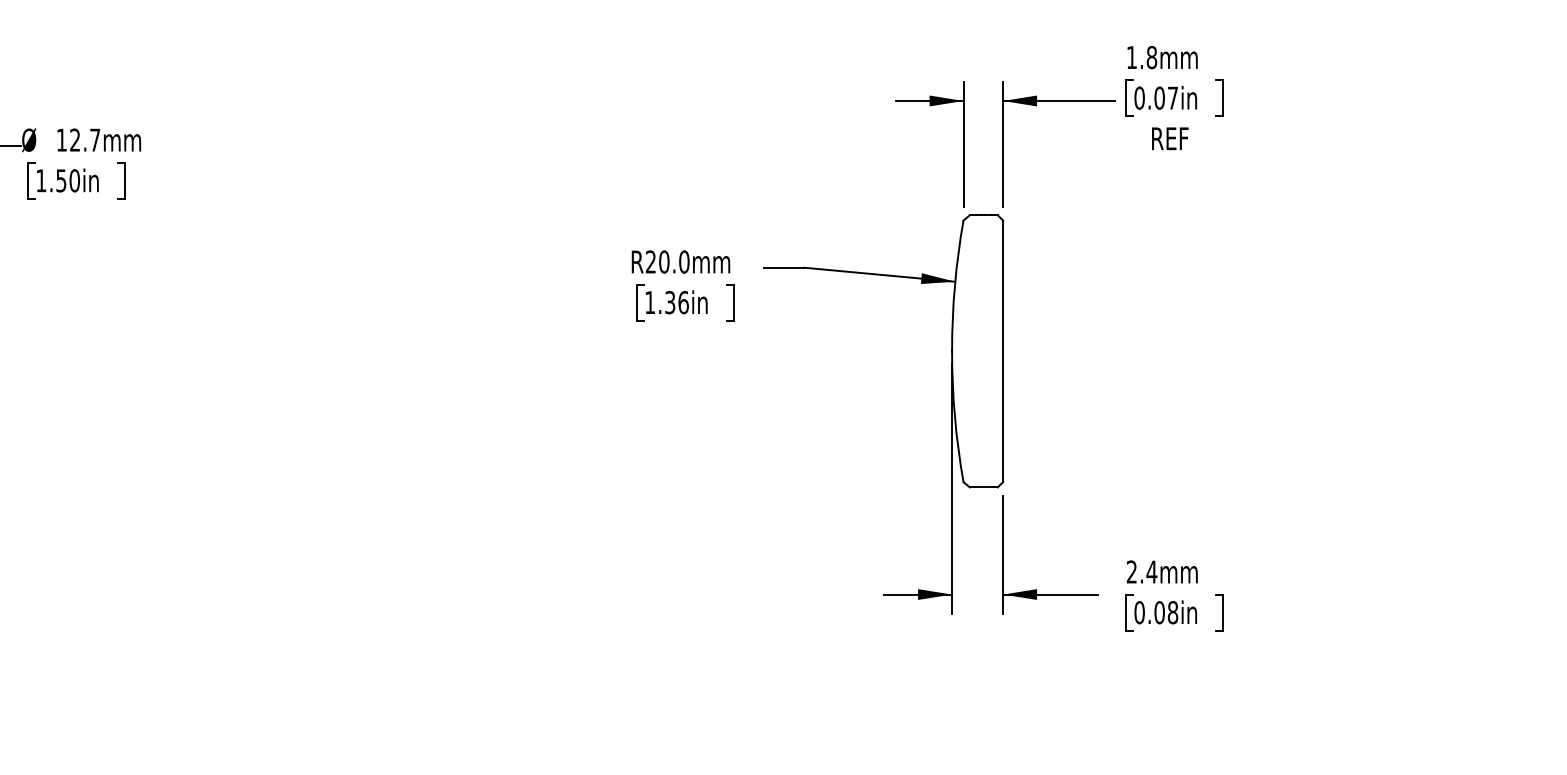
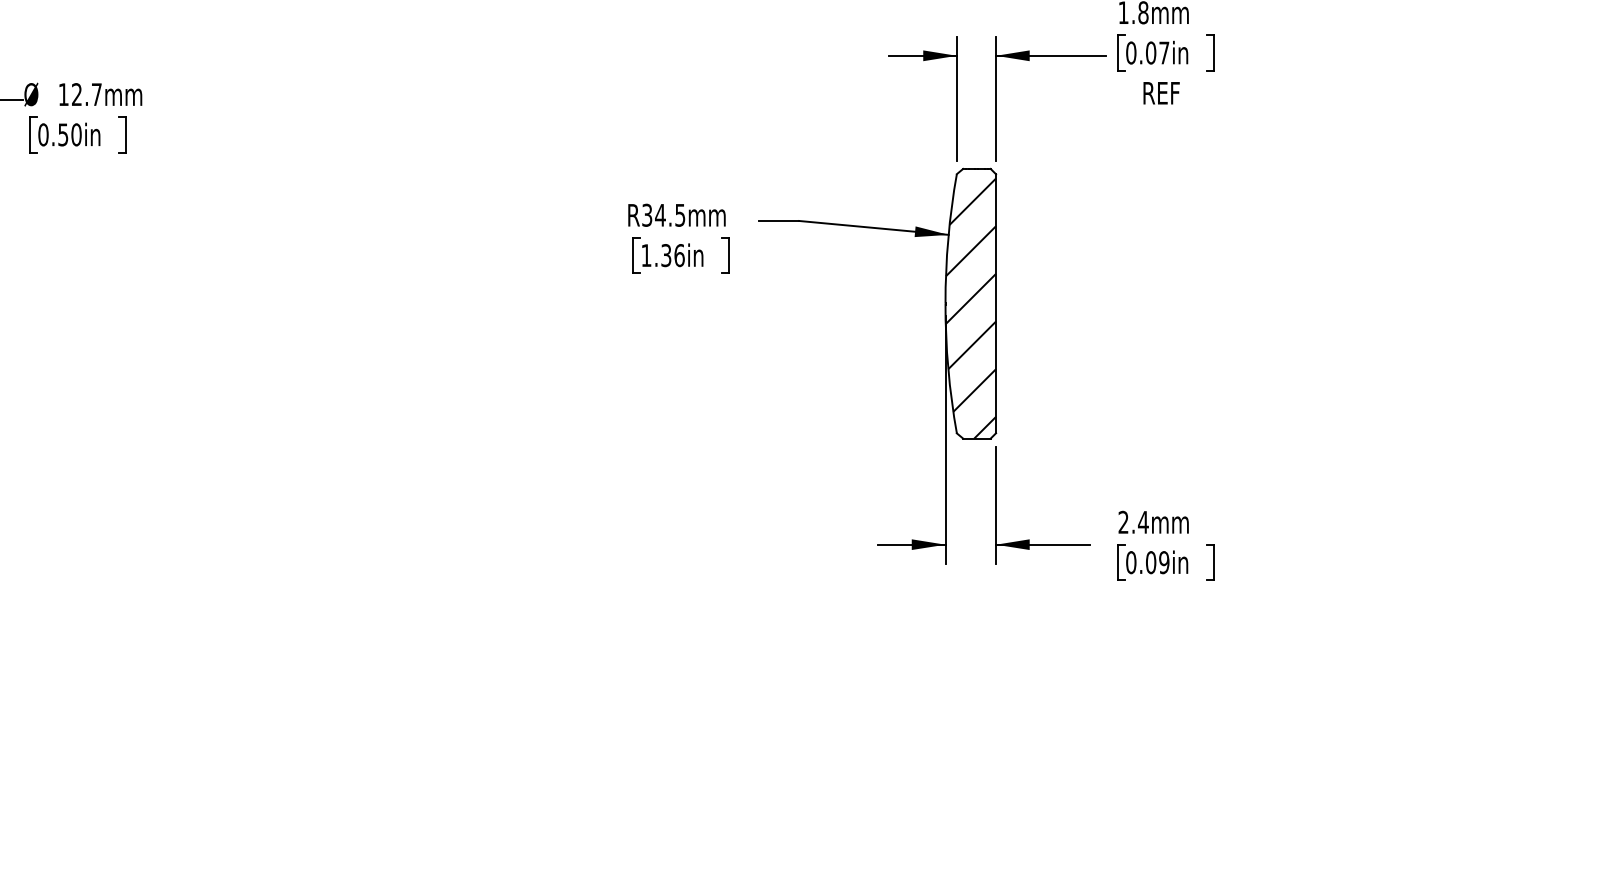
text: (41, 180) -> (43, 134), 1.50in -> 0.50in
text: (667, 261) -> (663, 214), R20.0mm -> R34.5mm
hatch: (977, 356) -> (970, 308), added
text: (1173, 612) -> (1164, 562), 0.08in -> 0.09in

